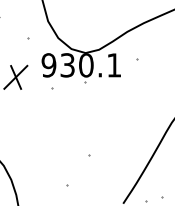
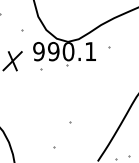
text: (67, 65) -> (53, 51), 930.1 -> 990.1

